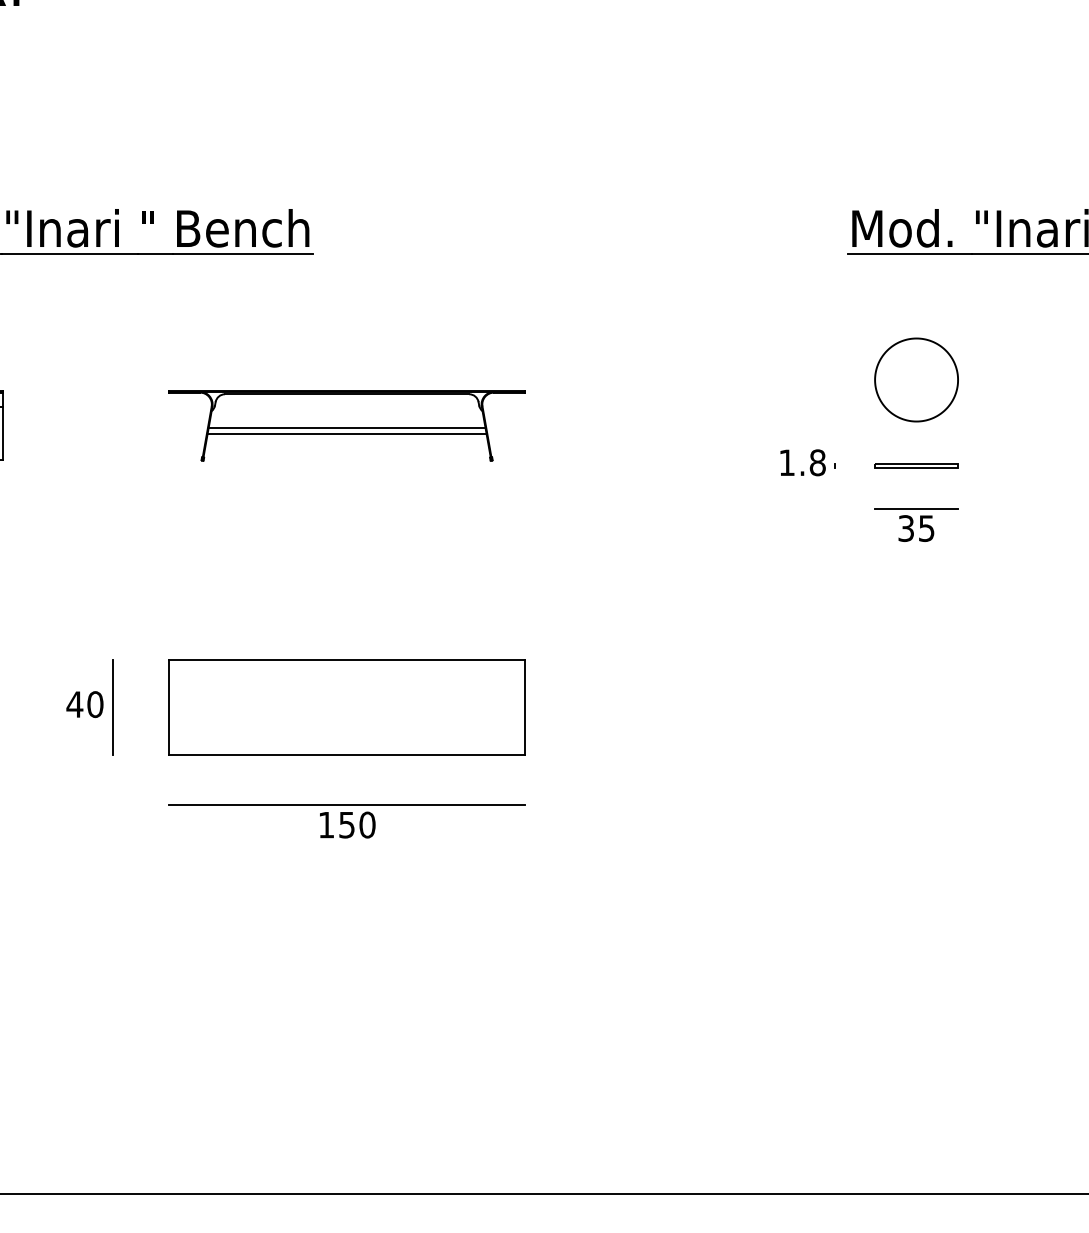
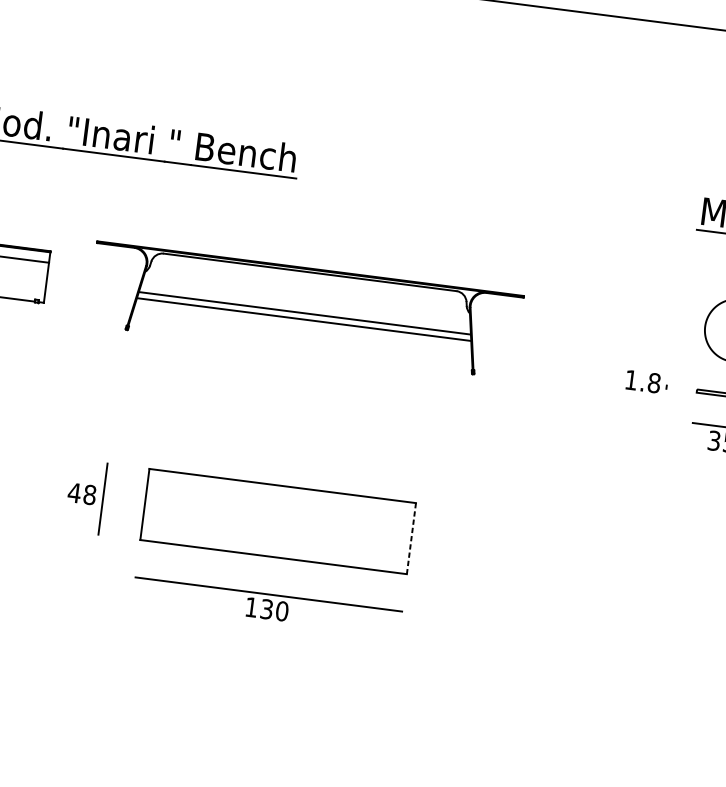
part: (346, 425) -> (304, 309), size x1.6
text: (95, 704) -> (90, 494), 40 -> 48
line: (524, 708) -> (411, 539), solid -> dashed
text: (347, 824) -> (267, 608), 150 -> 130

